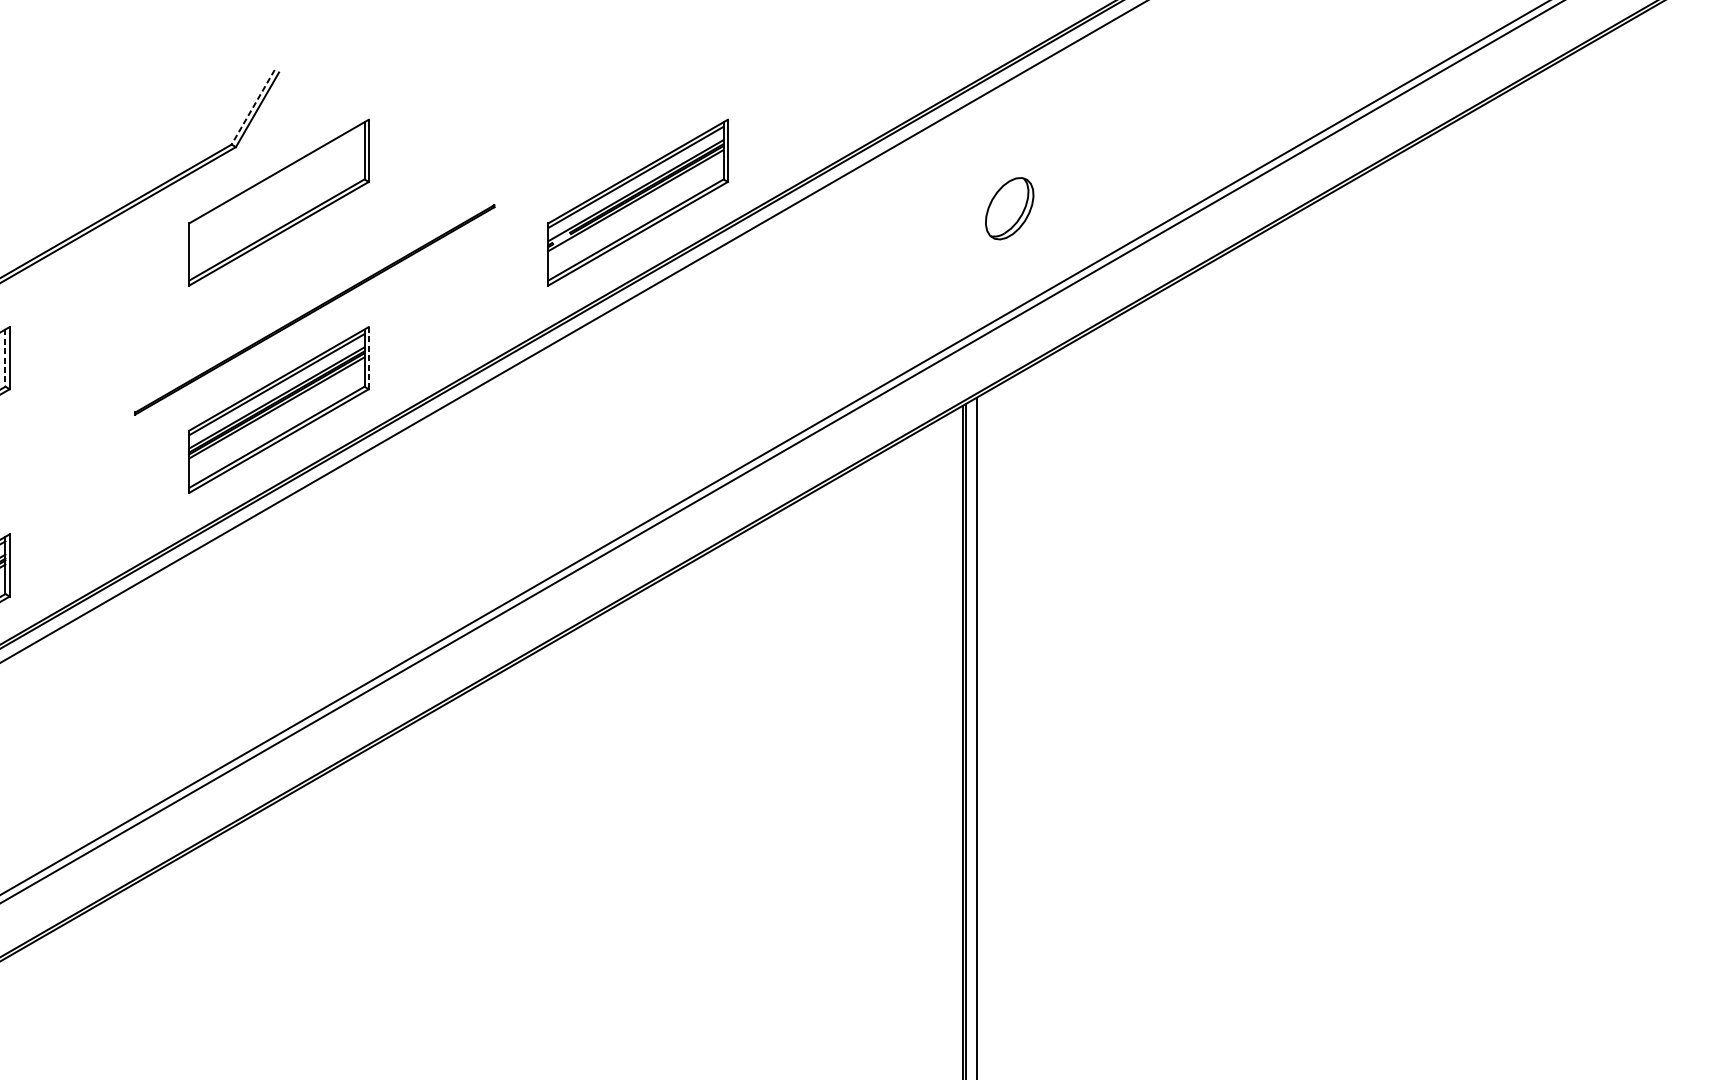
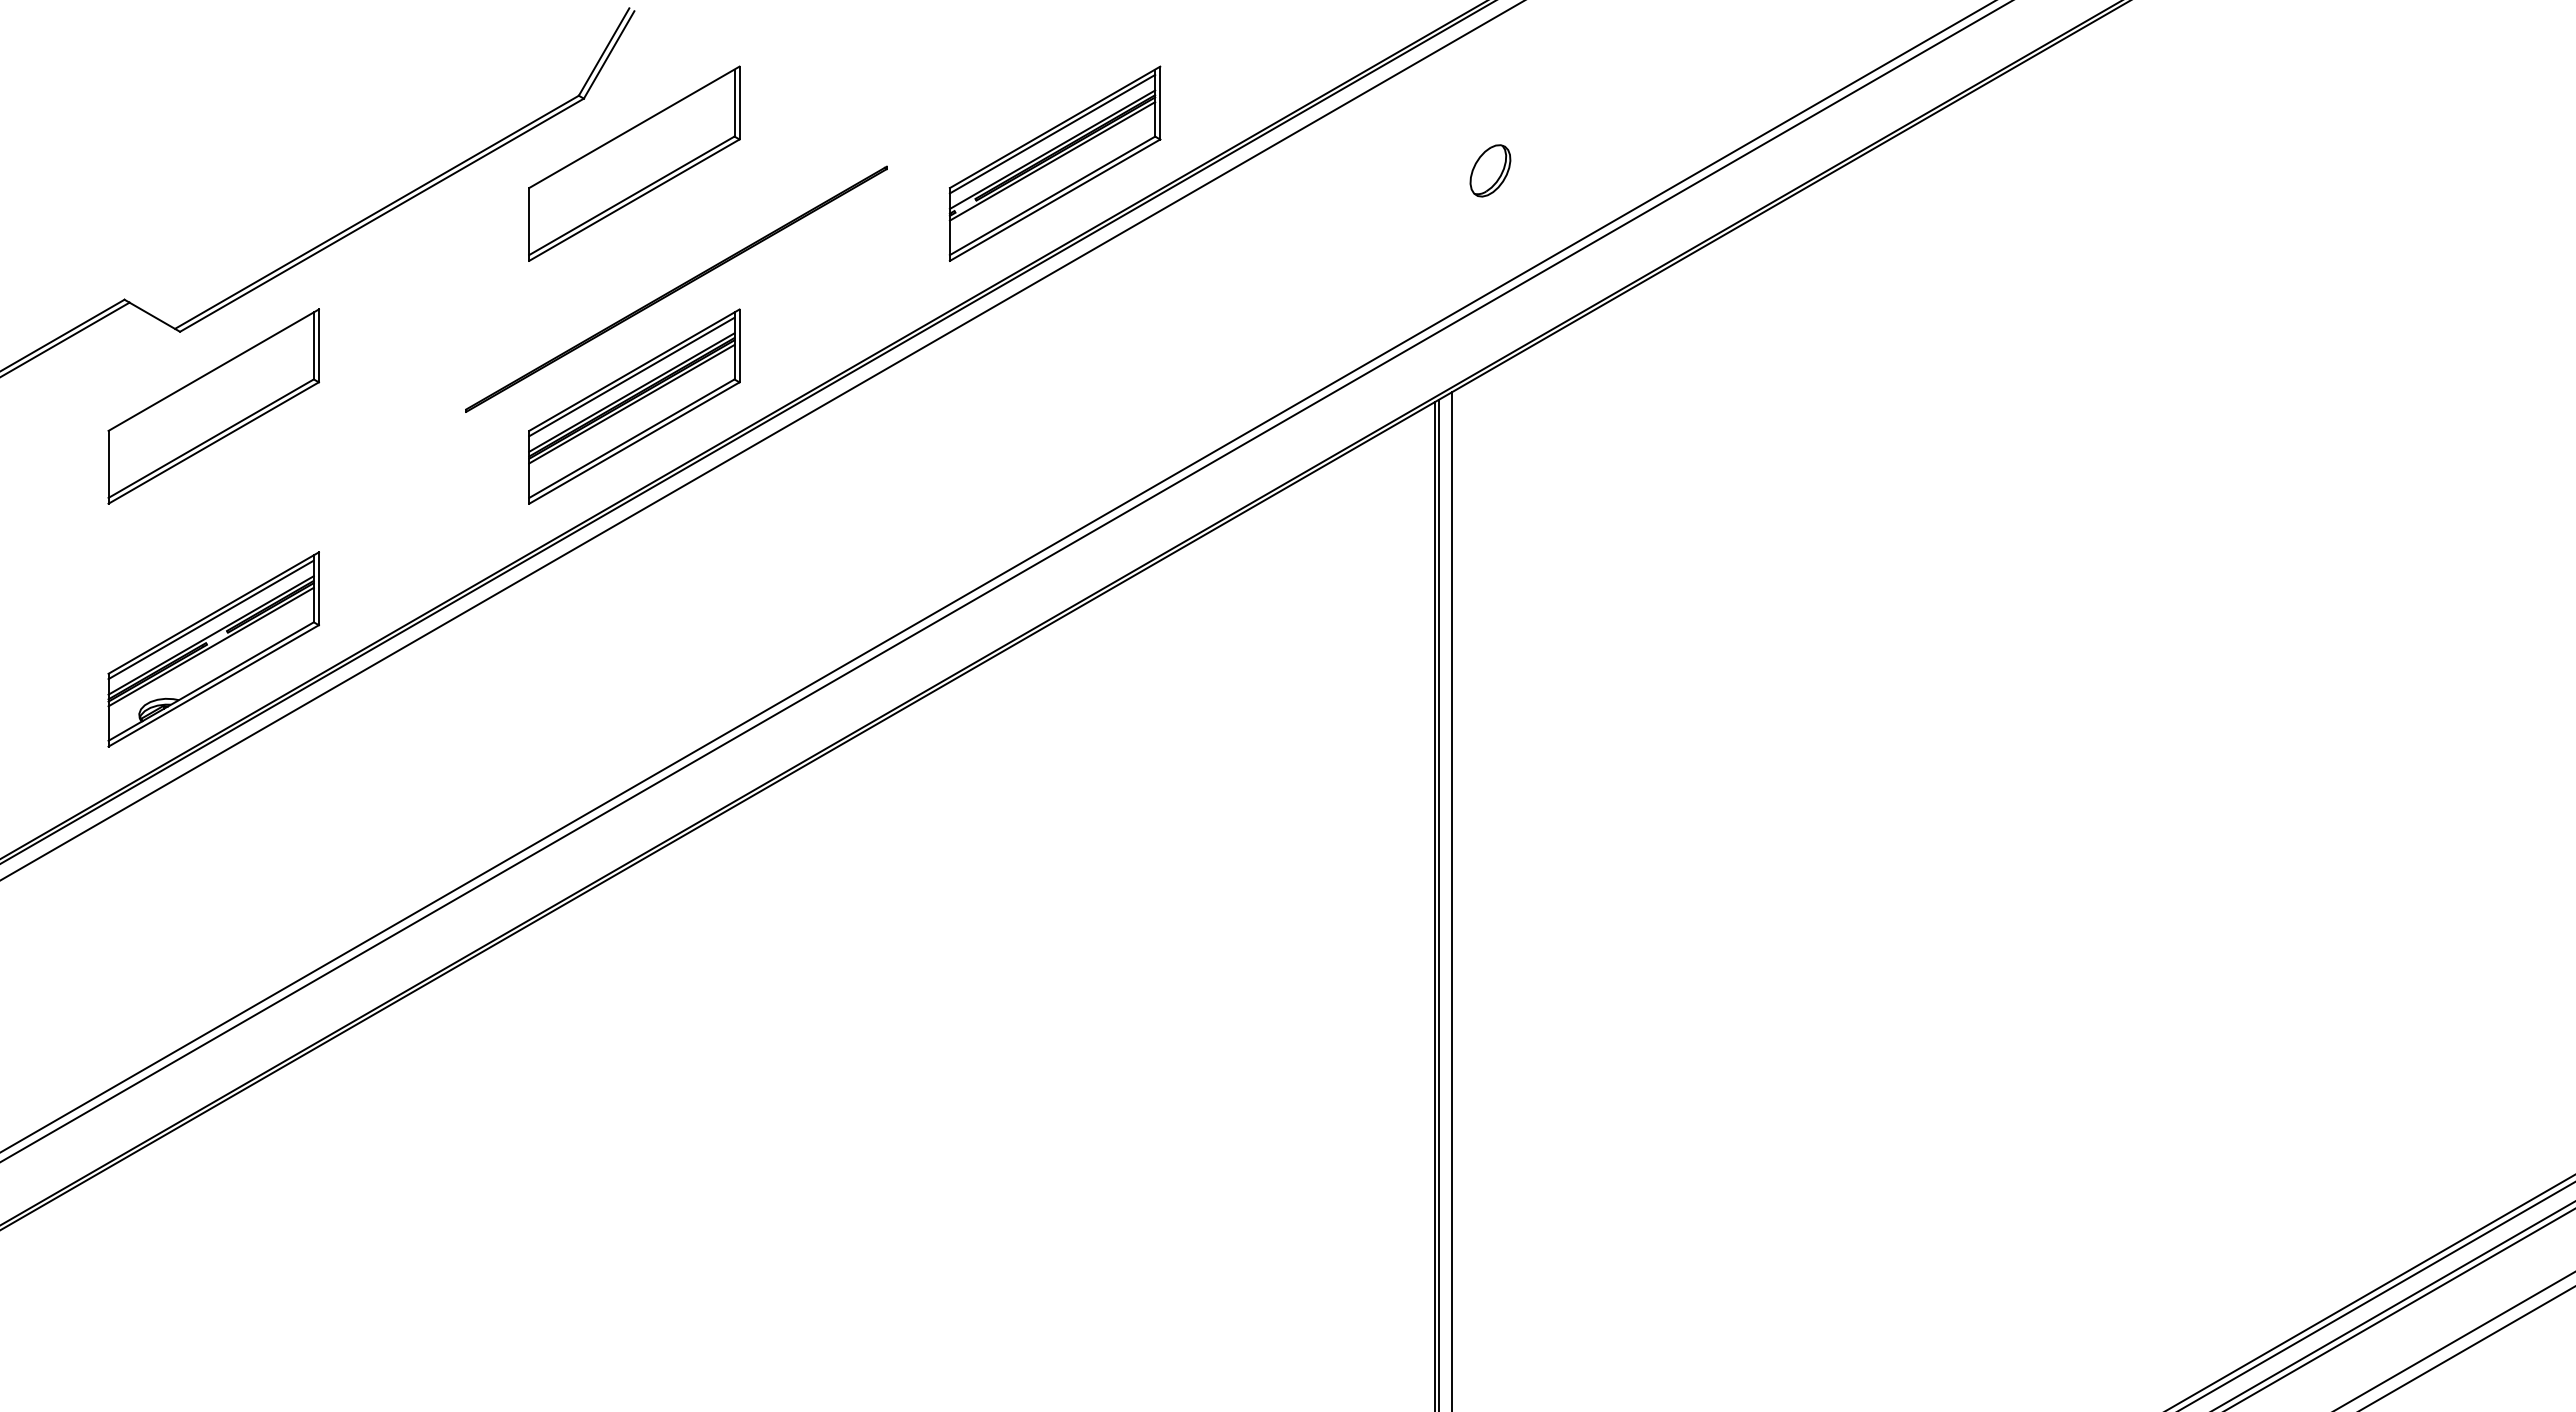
line: (252, 107) -> (603, 52), dashed -> solid
part: (1009, 208) -> (1490, 170), size x0.71
line: (5, 357) -> (313, 345), dashed -> solid
line: (368, 358) -> (739, 346), dashed -> solid

